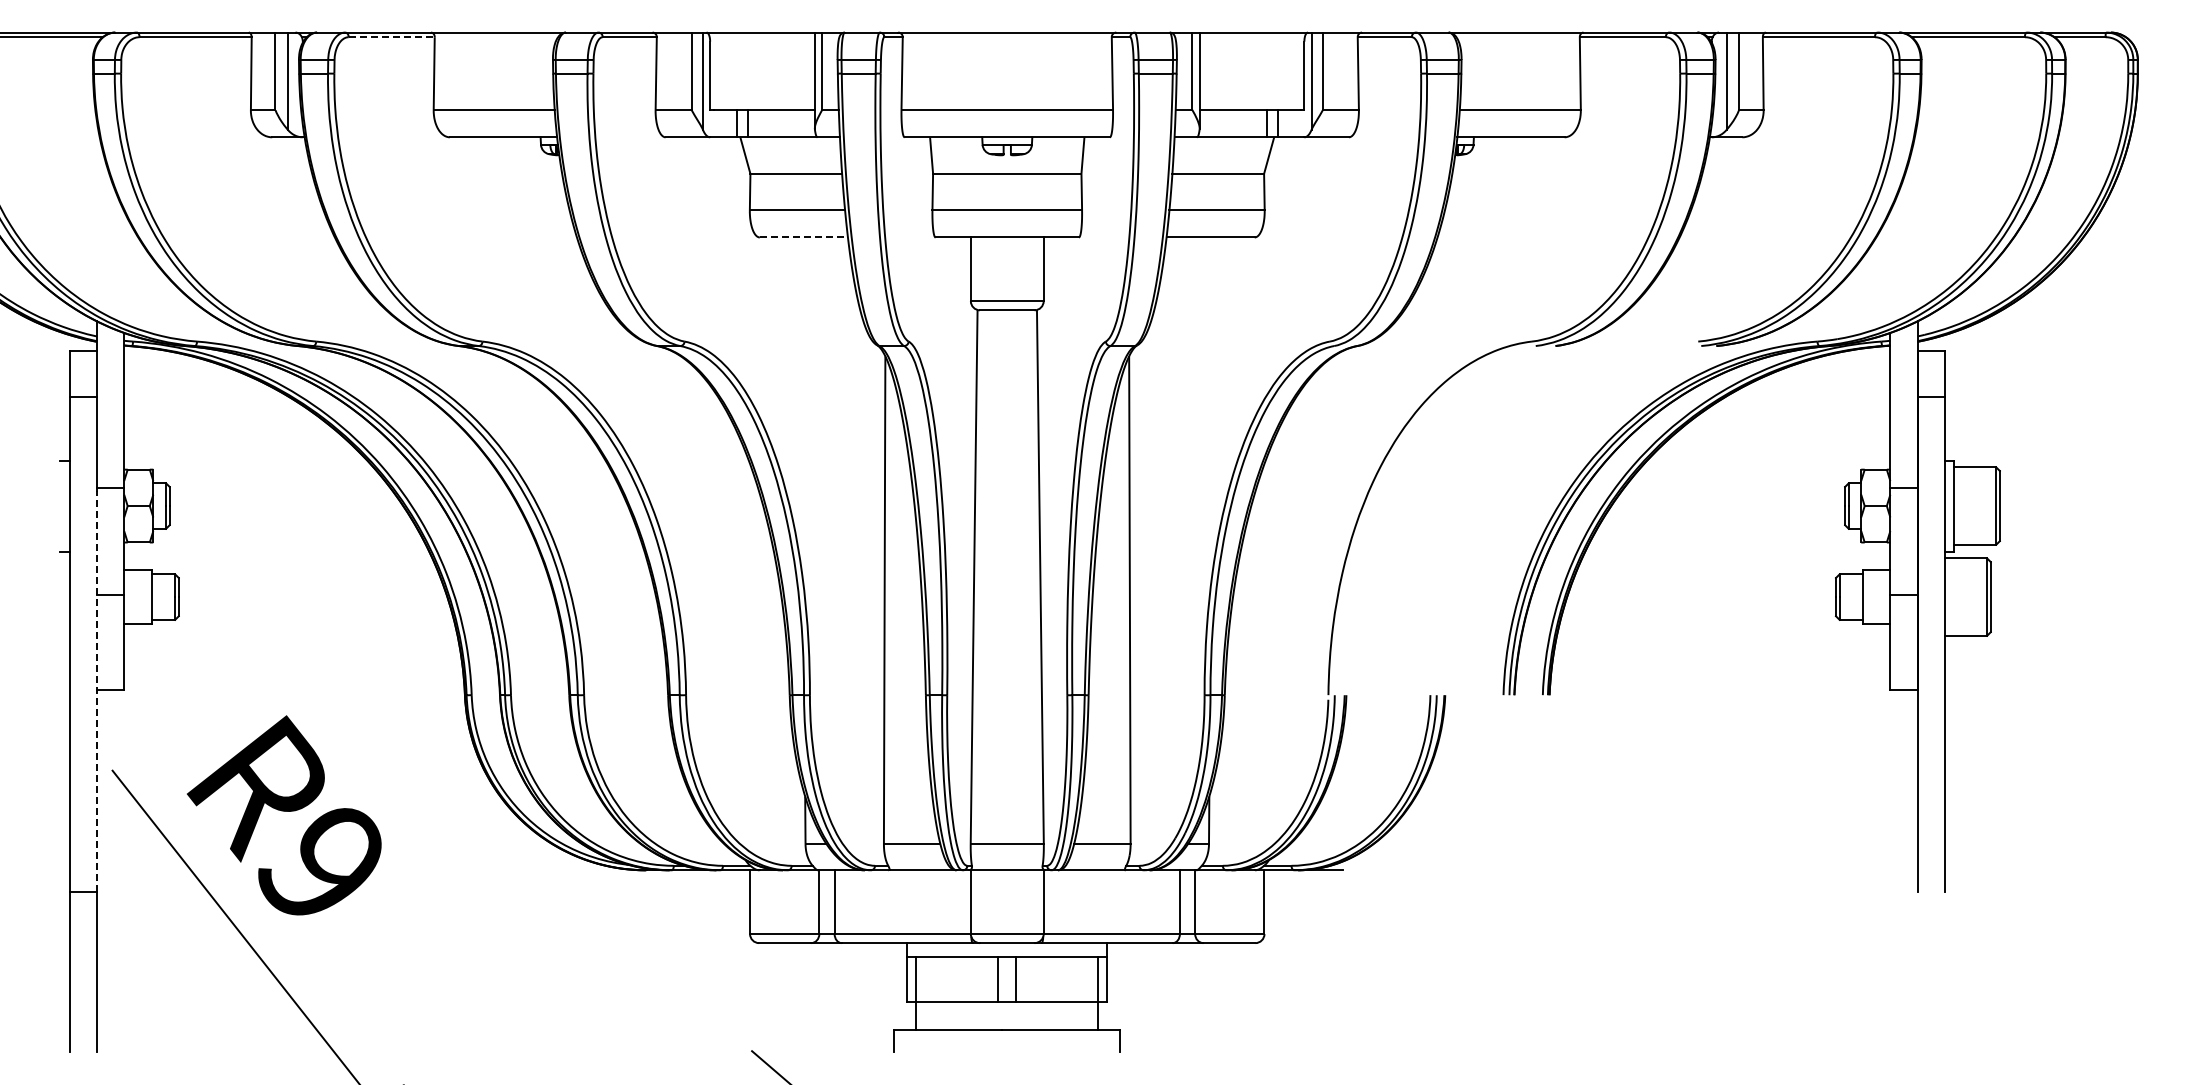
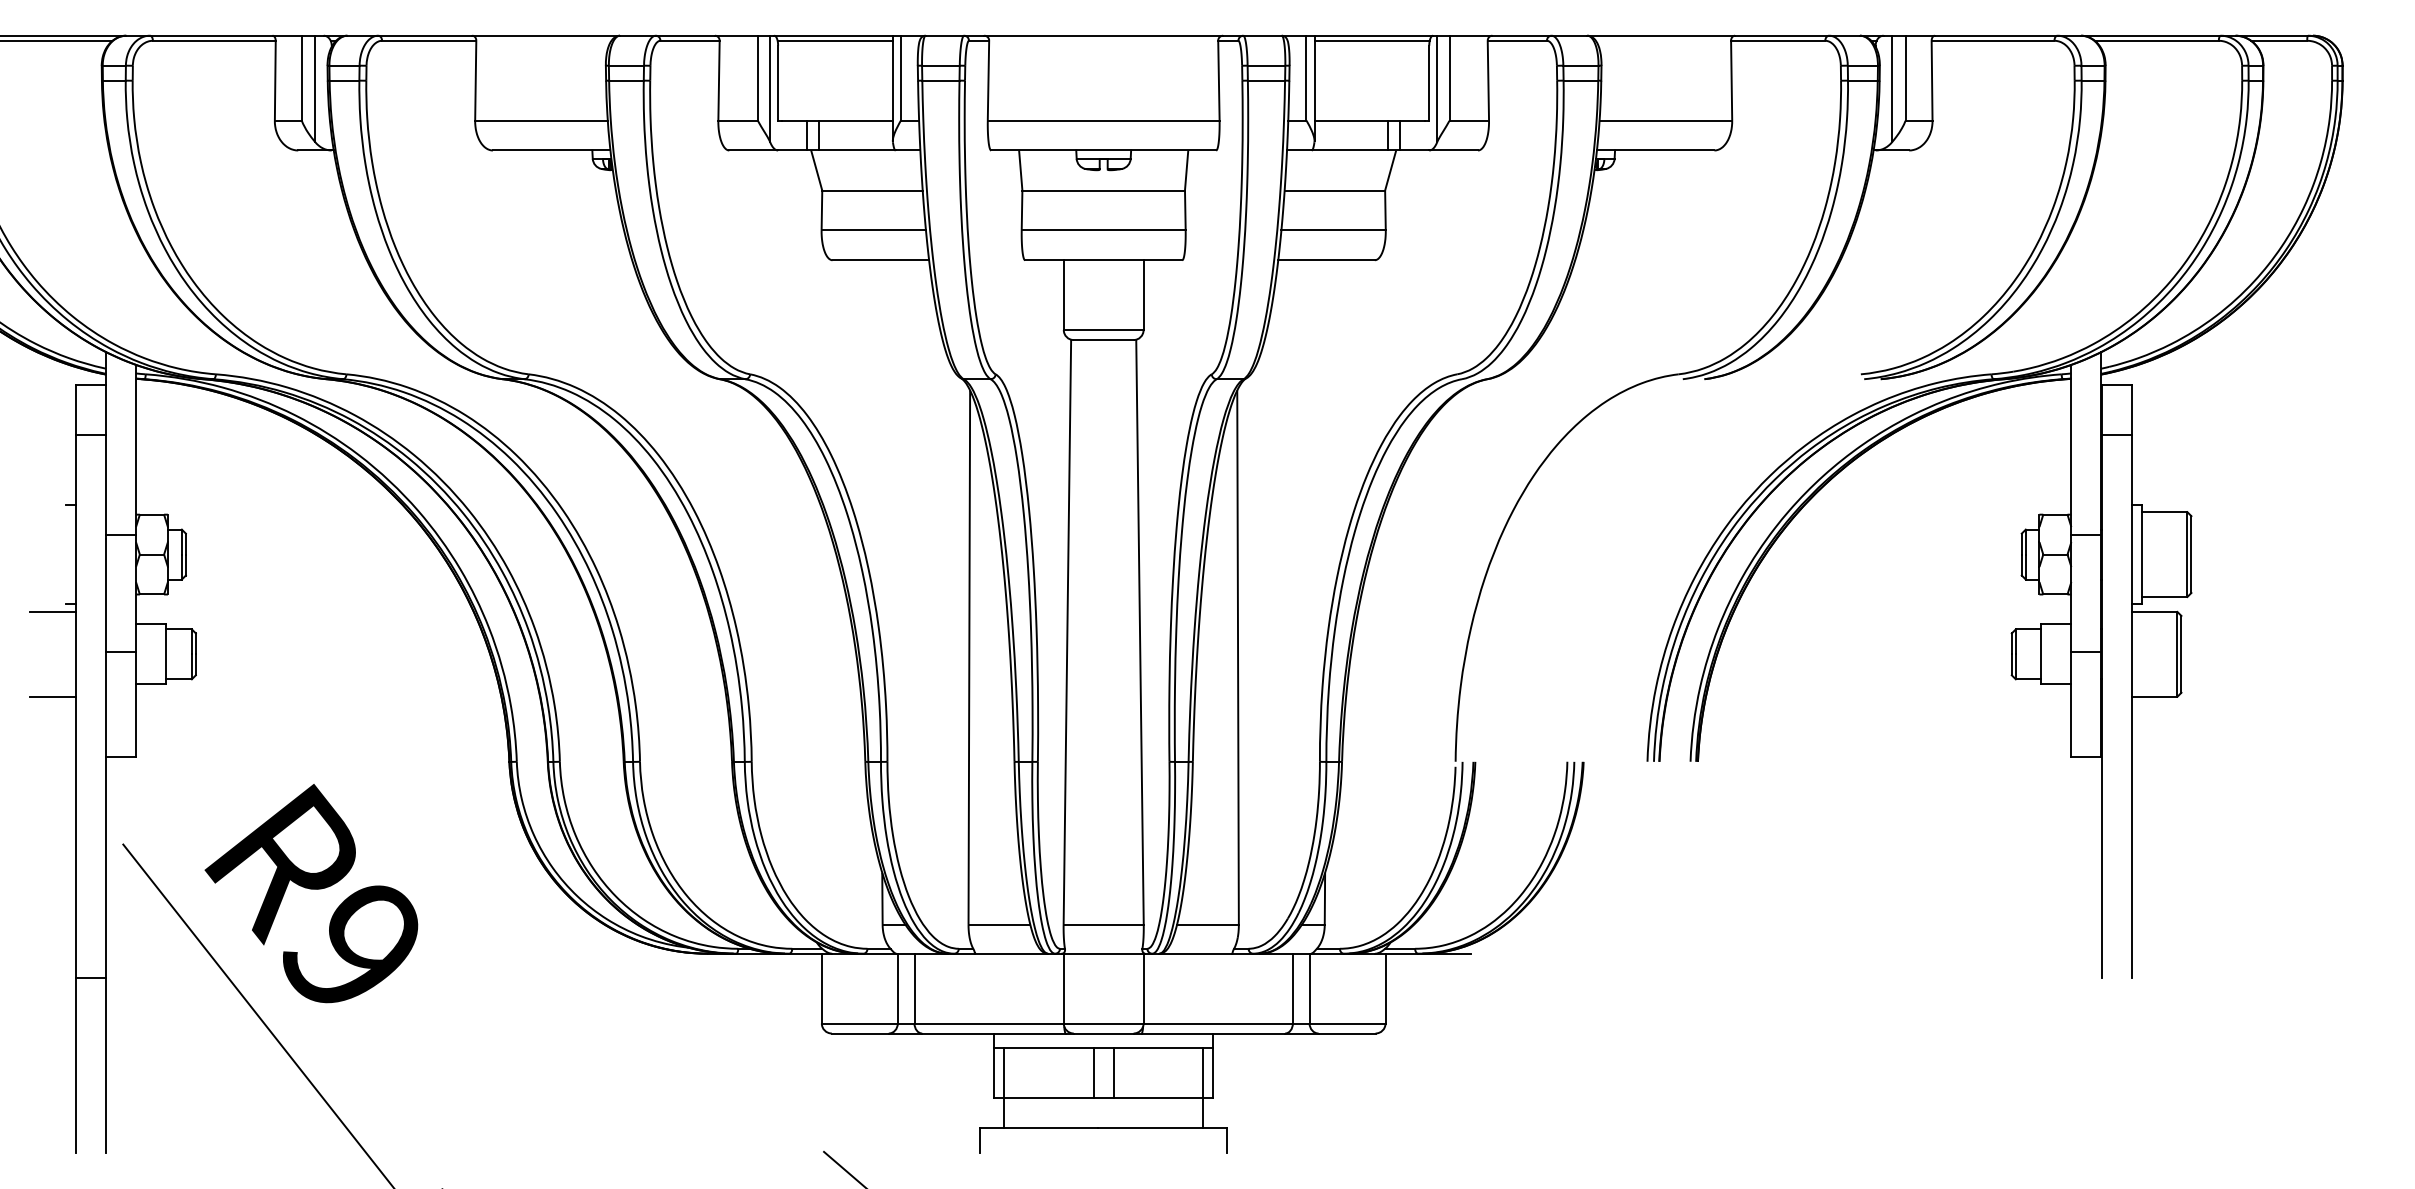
line: (391, 37) -> (428, 41), dashed -> solid
line: (761, 37) -> (834, 41), added
line: (1251, 37) -> (1371, 41), added
line: (804, 237) -> (881, 260), dashed -> solid
line: (48, 558) -> (53, 612), added
line: (48, 635) -> (53, 696), added
line: (96, 691) -> (105, 757), dashed -> solid

